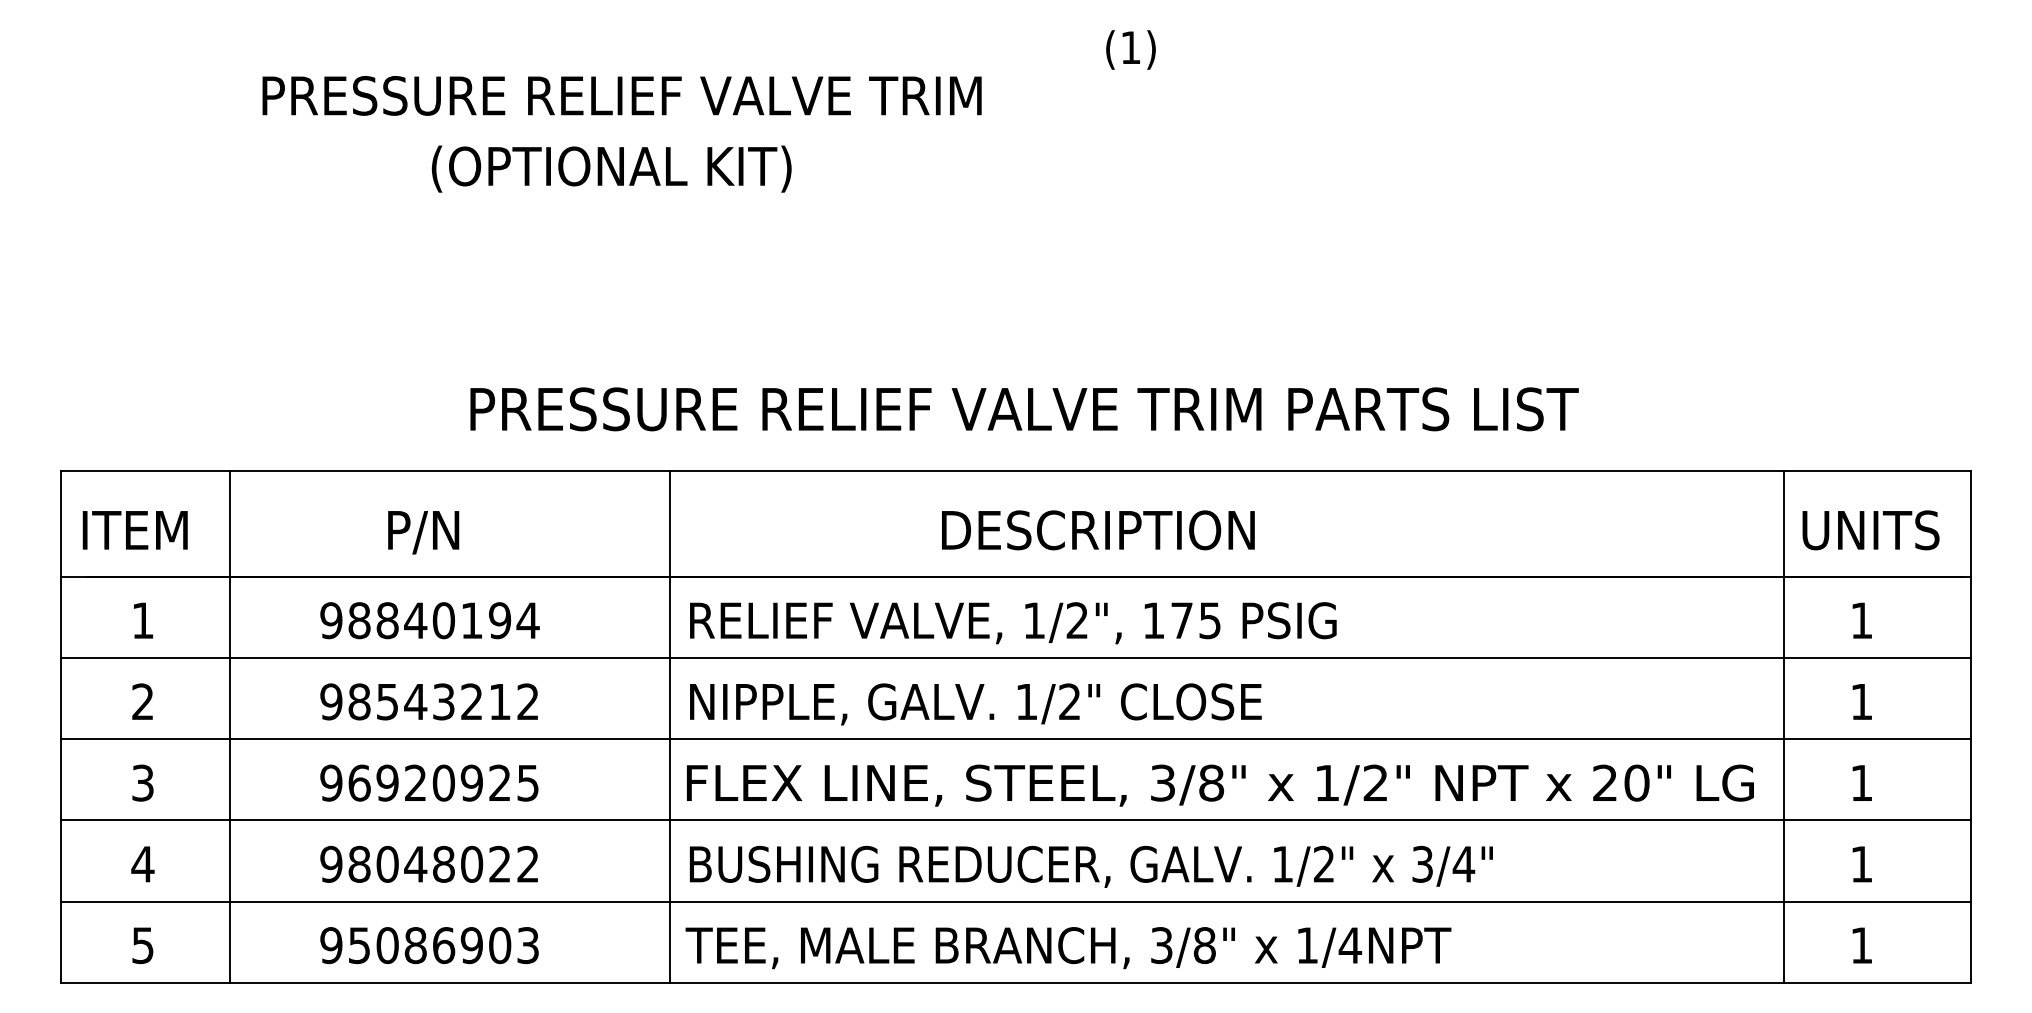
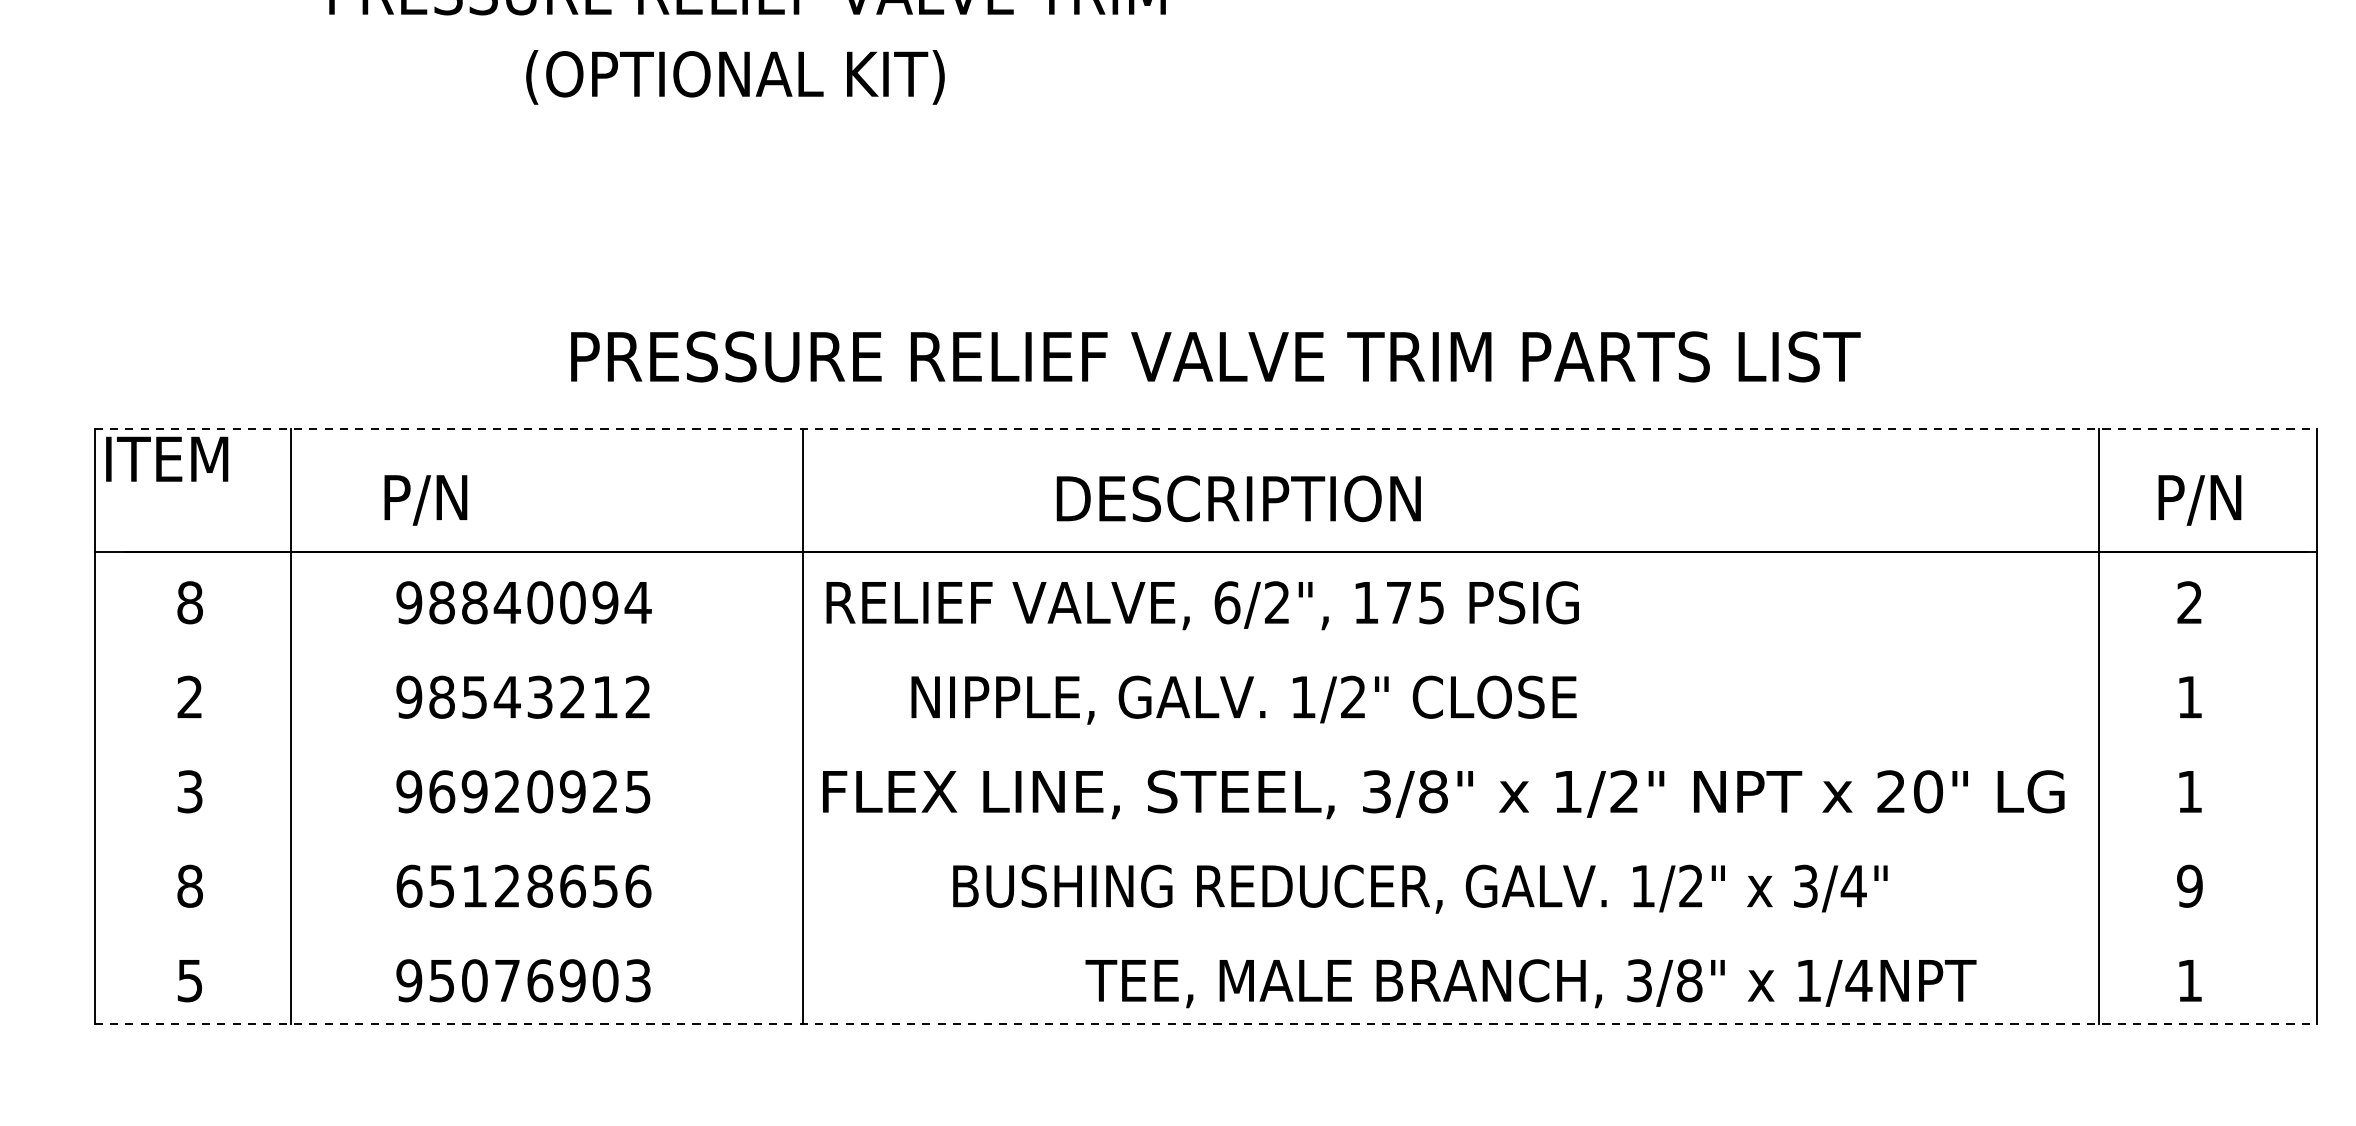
line: (1016, 471) -> (1206, 429), solid -> dashed
text: (134, 530) -> (166, 459), moved
text: (1098, 530) -> (1239, 499), moved
text: (423, 532) -> (425, 500), moved
text: (1870, 532) -> (2200, 500), UNITS -> P/N
text: (143, 620) -> (190, 602), 1 -> 8
text: (472, 620) -> (573, 602), 98840194 -> 98840094
text: (1034, 620) -> (1227, 602), 1/2", -> 6/2",
text: (1861, 620) -> (2189, 602), 1 -> 2
line: (1015, 657) -> (1205, 645), removed
text: (975, 704) -> (1243, 700), moved
line: (1015, 739) -> (1205, 741), removed
line: (1015, 820) -> (1205, 835), removed
text: (142, 863) -> (189, 885), 4 -> 8
text: (429, 863) -> (523, 885), 98048022 -> 65128656
text: (1861, 863) -> (2189, 885), 1 -> 9
text: (1090, 866) -> (1419, 888), moved
line: (1015, 901) -> (1205, 929), removed
text: (415, 945) -> (507, 980), 95086903 -> 95076903
text: (1068, 948) -> (1531, 984), moved
line: (1016, 982) -> (1206, 1023), solid -> dashed

